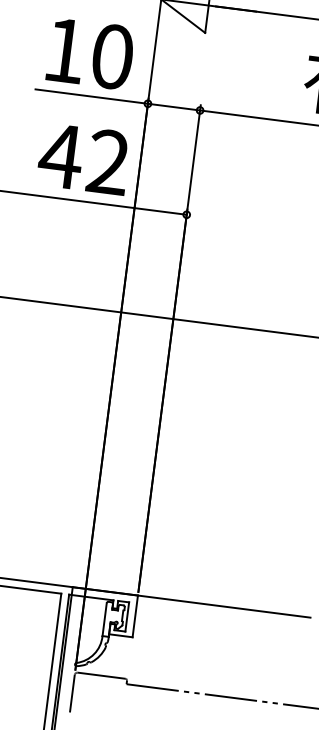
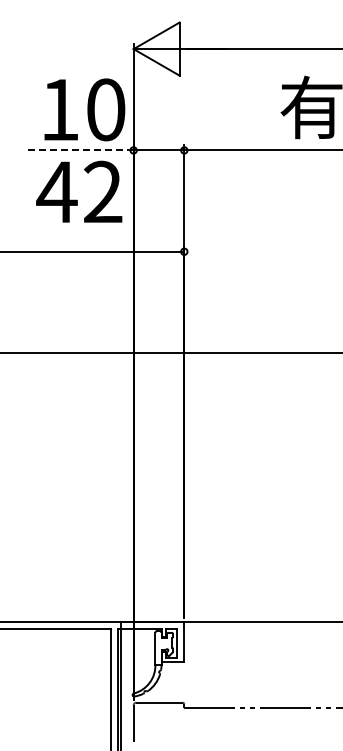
text: (90, 53) -> (84, 109), moved
line: (92, 96) -> (79, 150), solid -> dashed
text: (84, 158) -> (79, 191), moved

